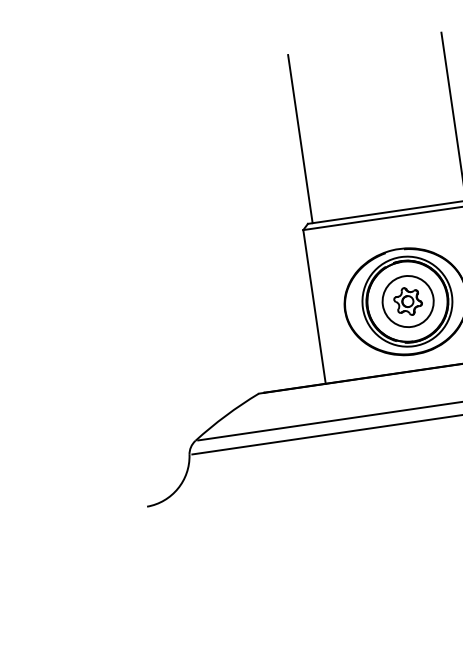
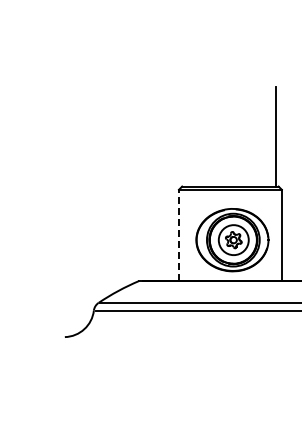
line: (299, 138) -> (184, 136), removed
line: (313, 307) -> (178, 235), solid -> dashed

